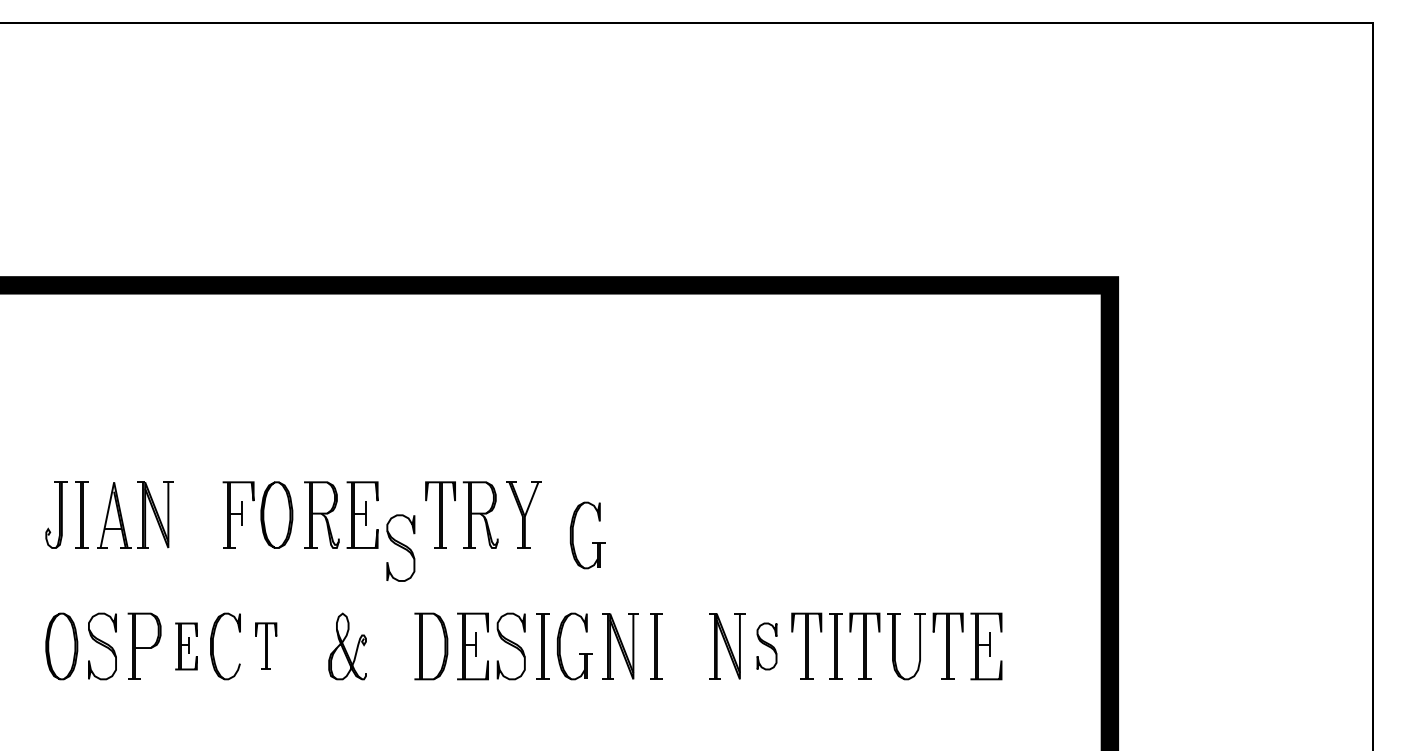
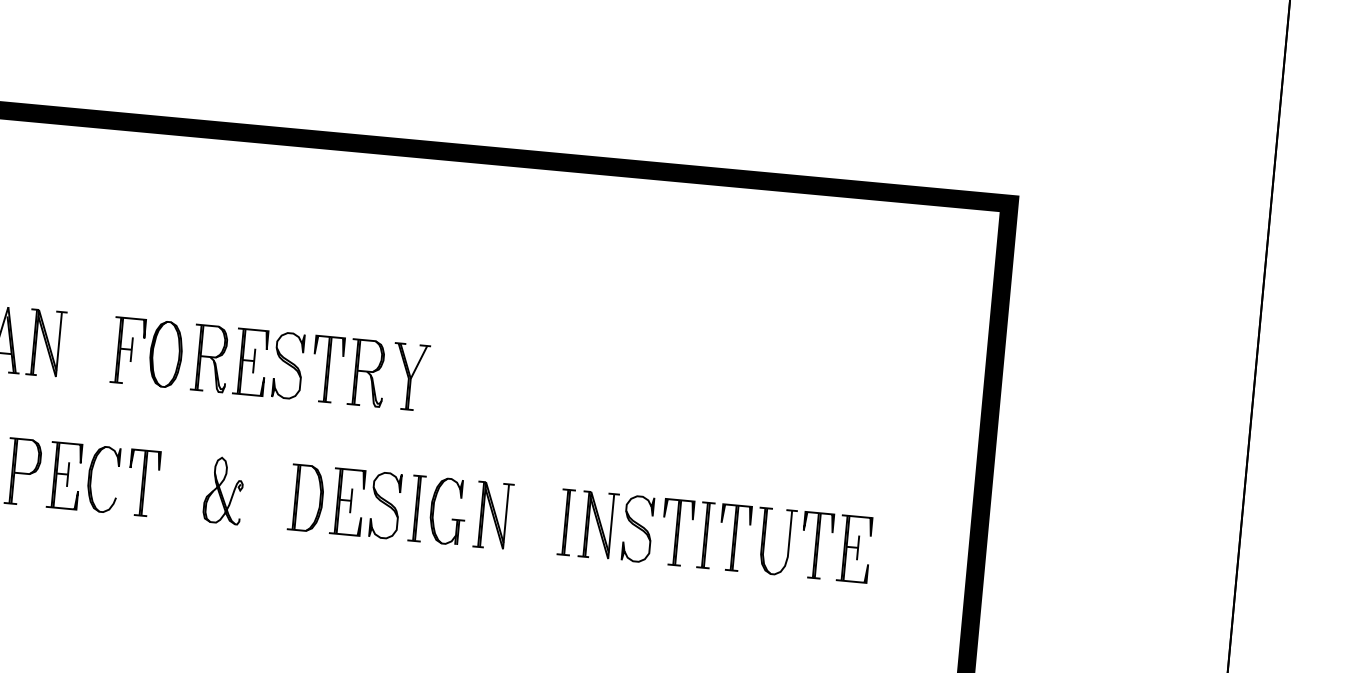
part: (592, 542) -> (475, 410), removed
part: (400, 547) -> (288, 365), moved
part: (265, 645) -> (142, 482), size x1.43
part: (186, 646) -> (64, 475), size x1.43
part: (656, 646) -> (566, 522), moved
part: (766, 646) -> (637, 529), size x1.43

